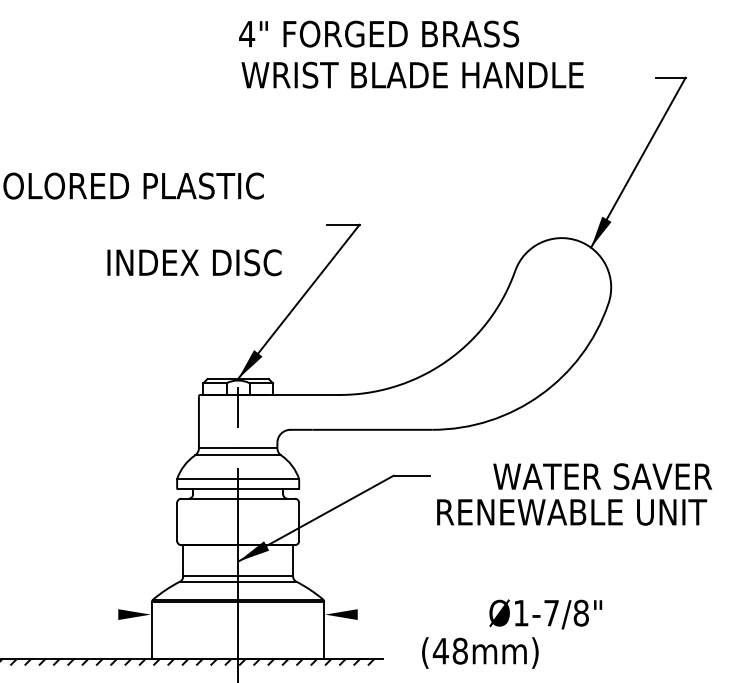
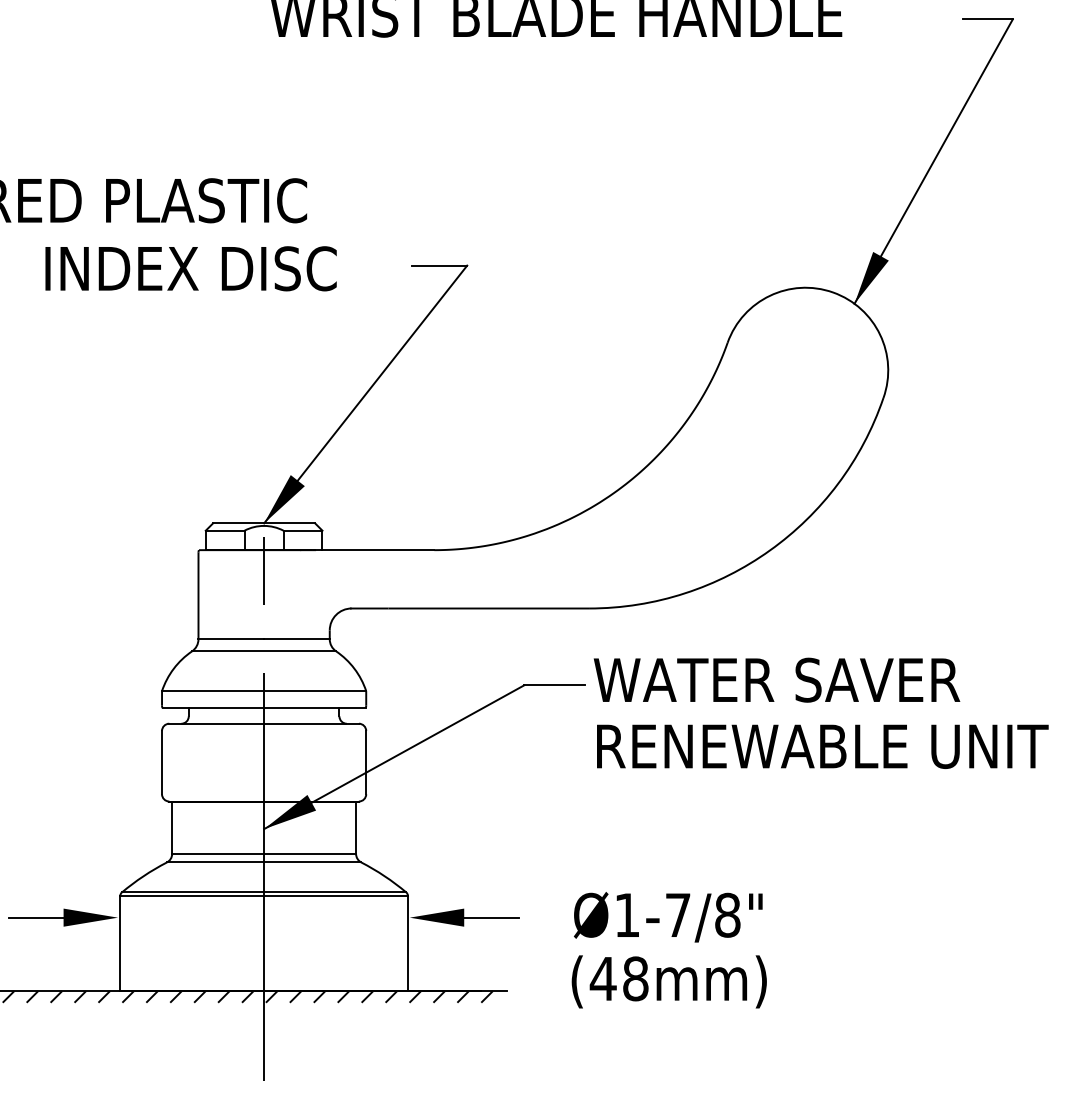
text: (194, 262) -> (191, 268), moved
text: (602, 476) -> (776, 679), moved
line: (101, 614) -> (35, 917), added
line: (373, 614) -> (490, 917), added
text: (545, 614) -> (667, 917), moved

